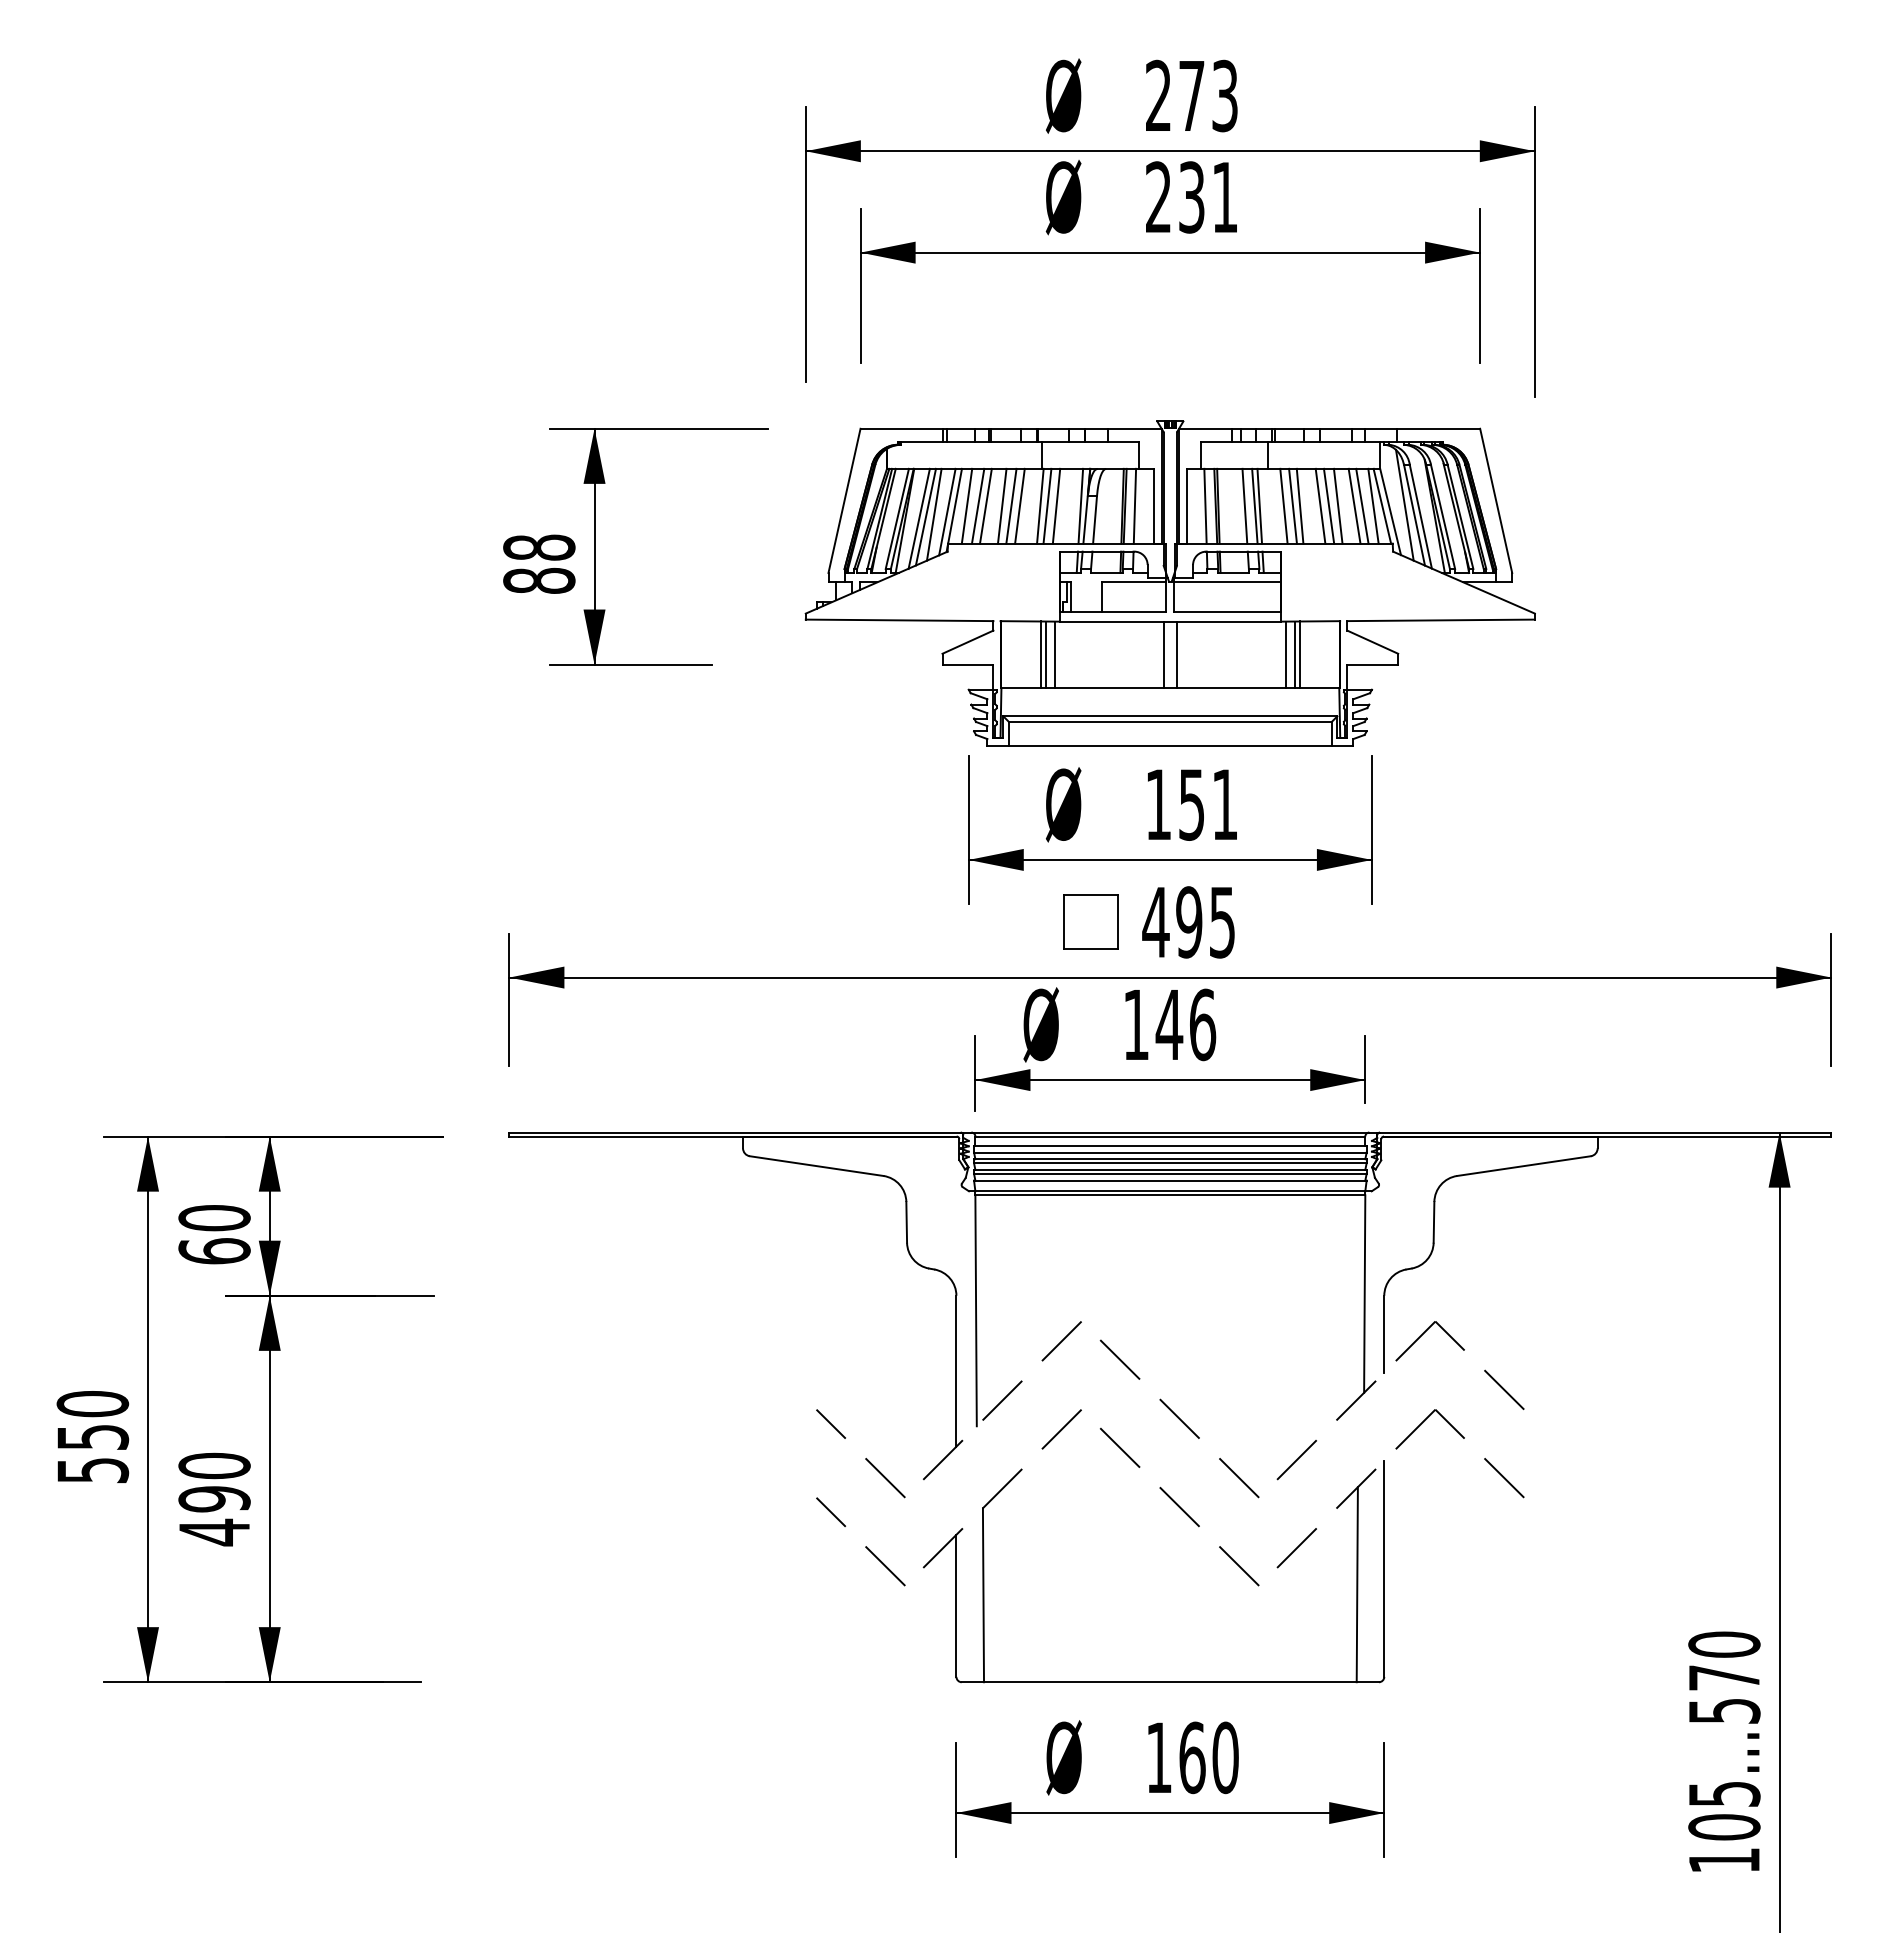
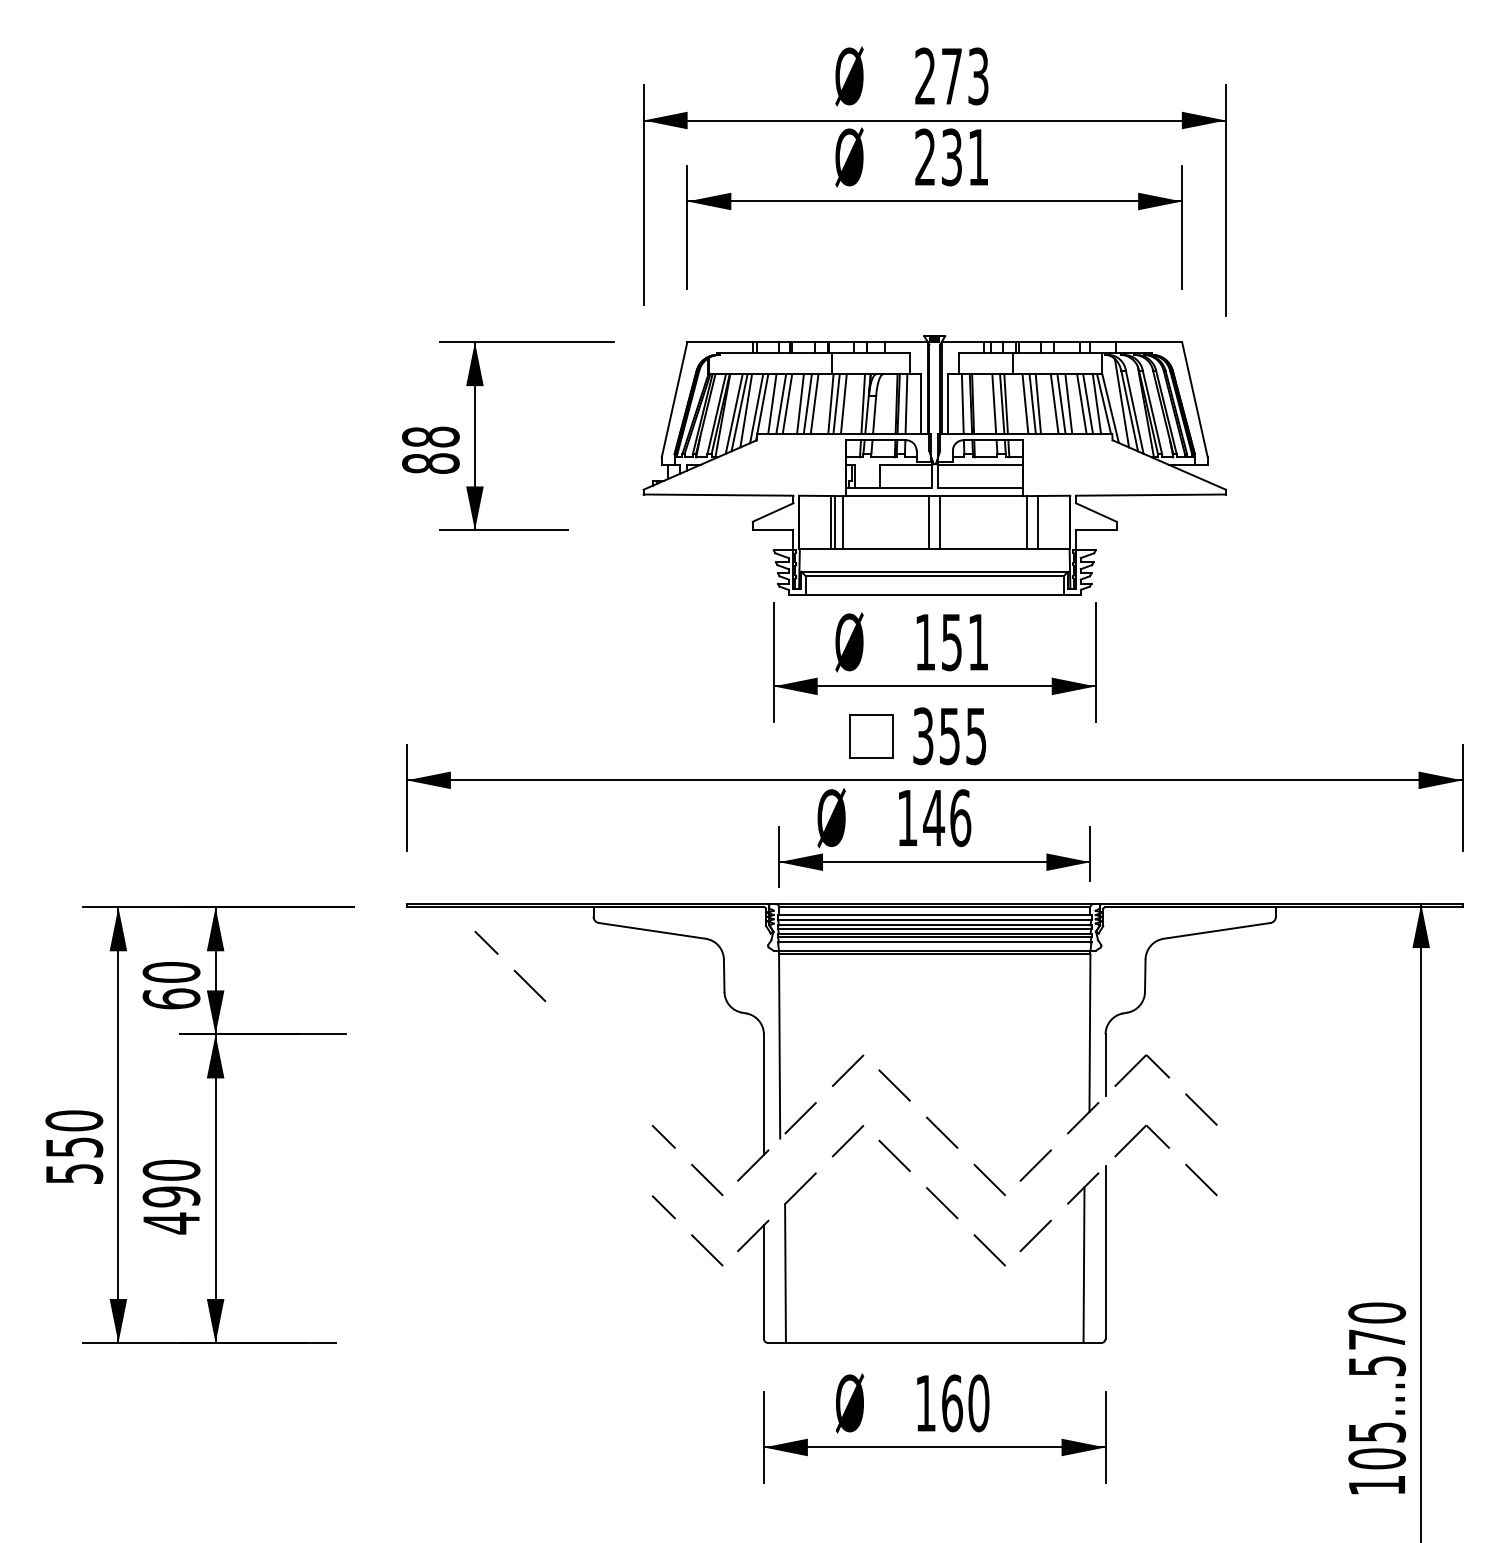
line: (1295, 654) -> (1034, 522), removed
text: (1172, 922) -> (936, 736), 495 -> 355
line: (643, 1215) -> (514, 970), added

